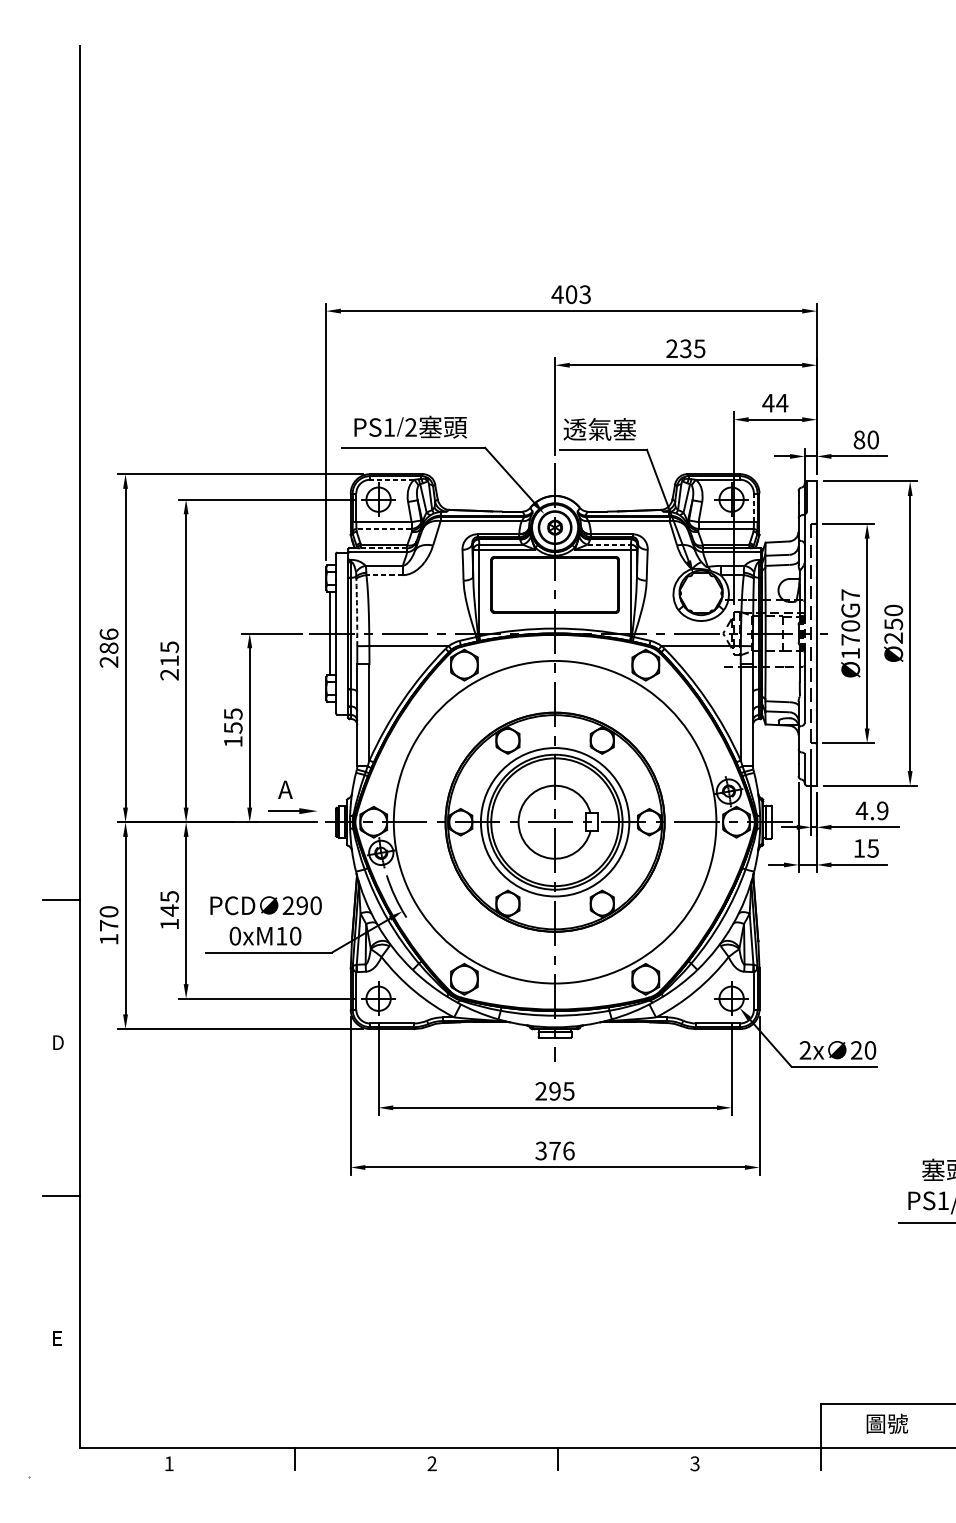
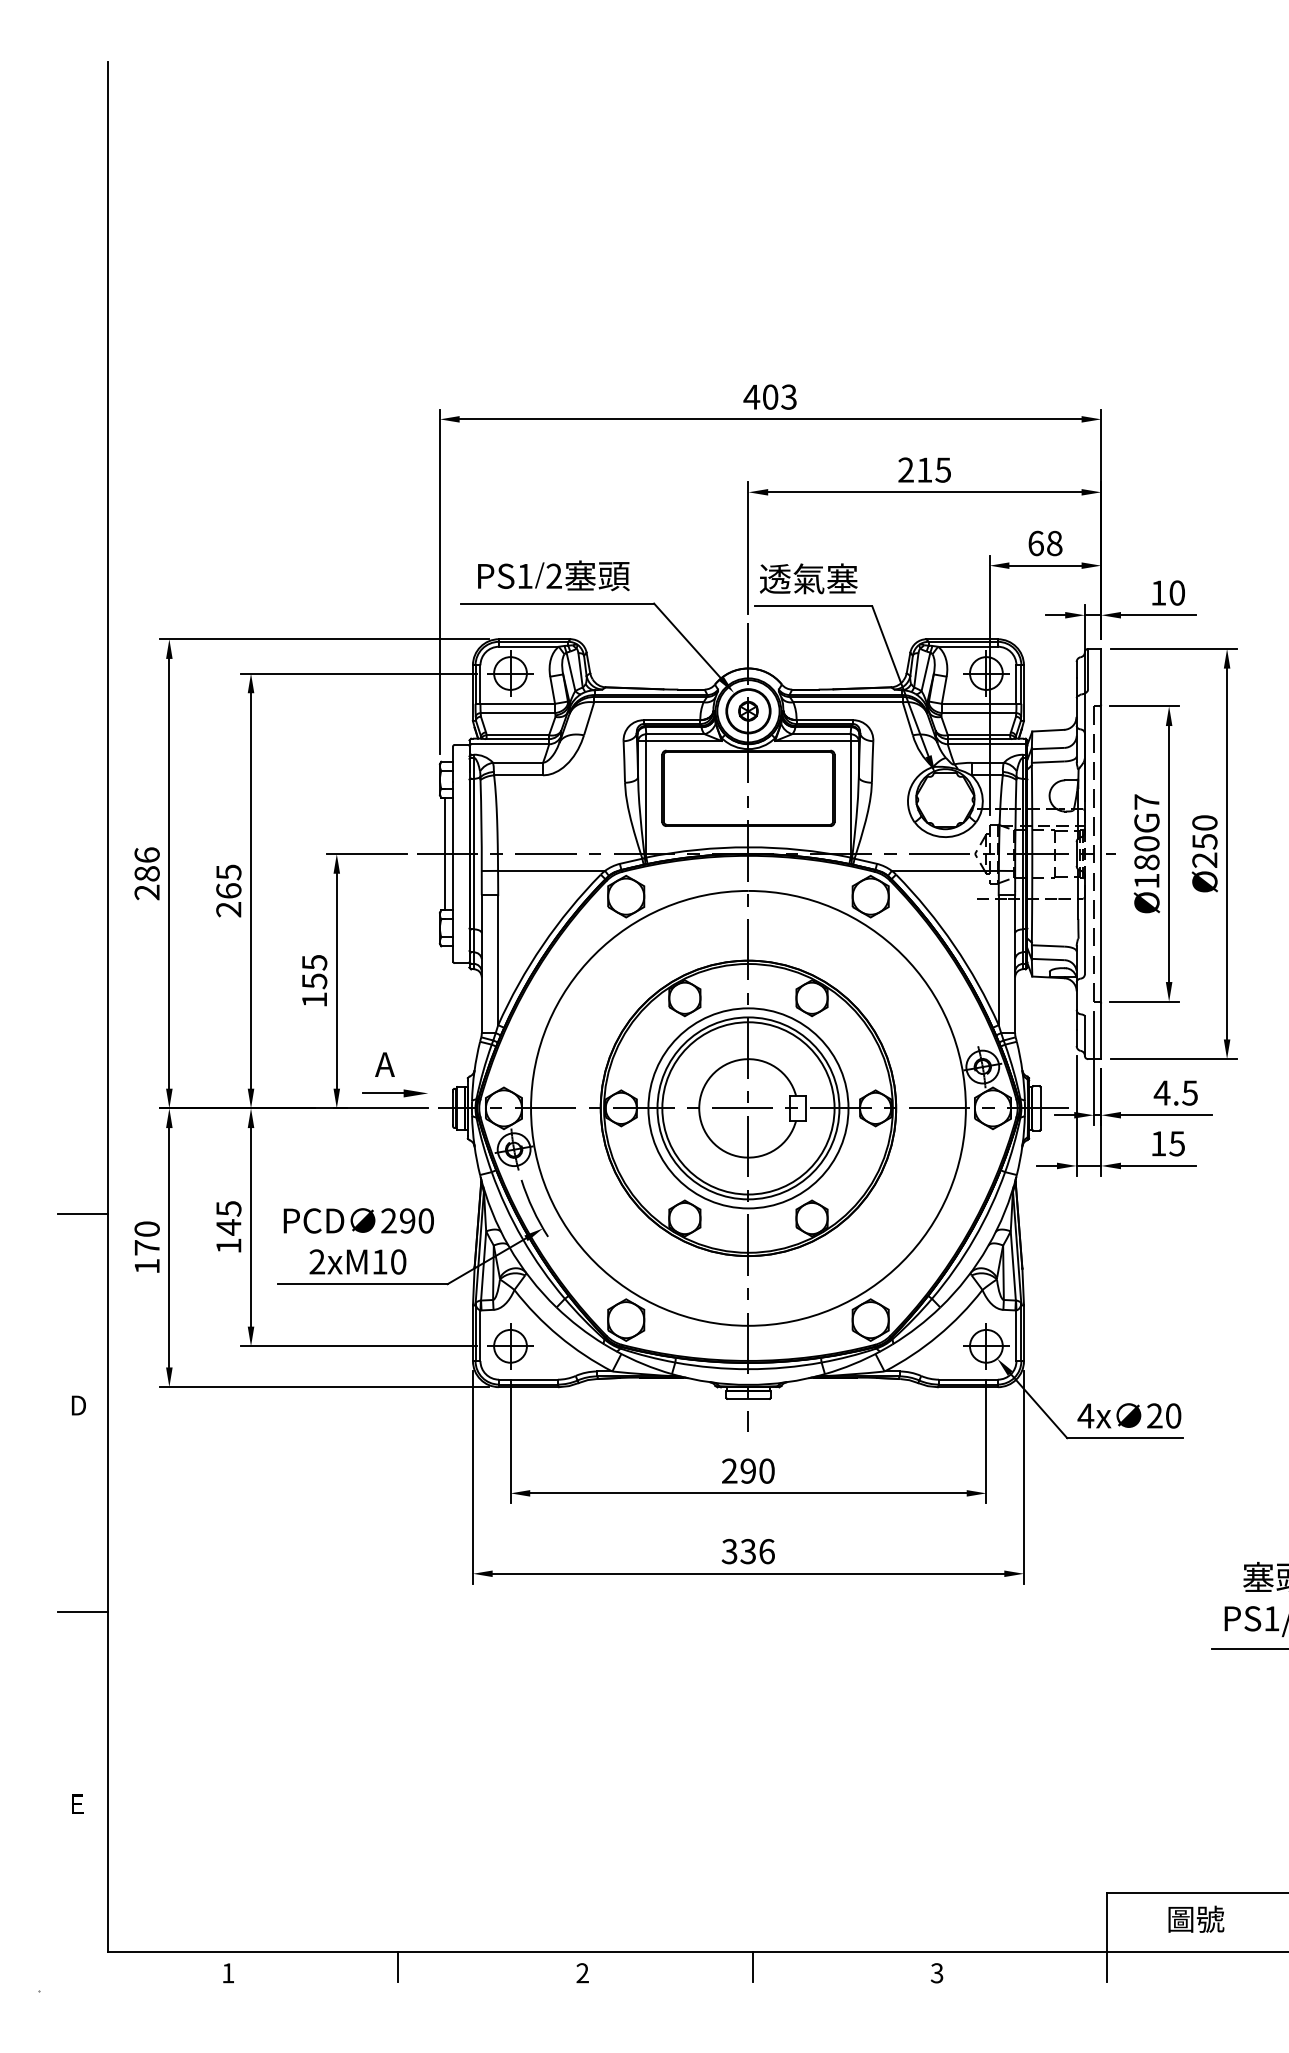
text: (685, 348) -> (924, 469), 235 -> 215
text: (775, 403) -> (1045, 543), 44 -> 68
text: (859, 439) -> (1158, 592), 80 -> 10
line: (391, 479) -> (528, 646), dashed -> solid
line: (753, 507) -> (1016, 684), dashed -> solid
line: (383, 529) -> (517, 713), dashed -> solid
line: (609, 544) -> (821, 734), dashed -> solid
line: (383, 548) -> (517, 739), dashed -> solid
line: (384, 575) -> (518, 775), dashed -> solid
arc: (357, 611) -> (481, 824), dashed -> solid
text: (850, 639) -> (1146, 862), Ø170G7 -> Ø180G7
text: (169, 660) -> (228, 890), 215 -> 265
text: (882, 810) -> (1189, 1092), 4.9 -> 4.5
text: (235, 935) -> (317, 1261), 0xM10 -> 2xM10
text: (805, 1050) -> (1085, 1415), 2x -> 4x
text: (568, 1090) -> (766, 1470), 295 -> 290
text: (555, 1150) -> (748, 1551), 376 -> 336

